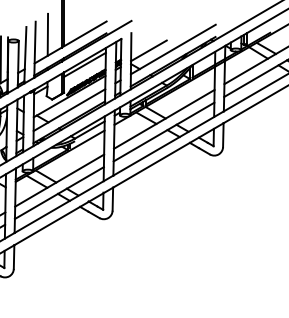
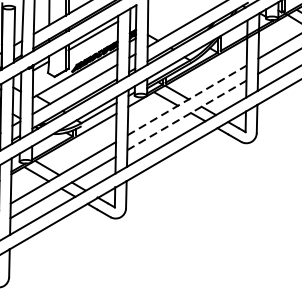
line: (148, 50) -> (168, 18), removed
line: (164, 119) -> (187, 100), solid -> dashed
line: (164, 131) -> (187, 114), solid -> dashed

